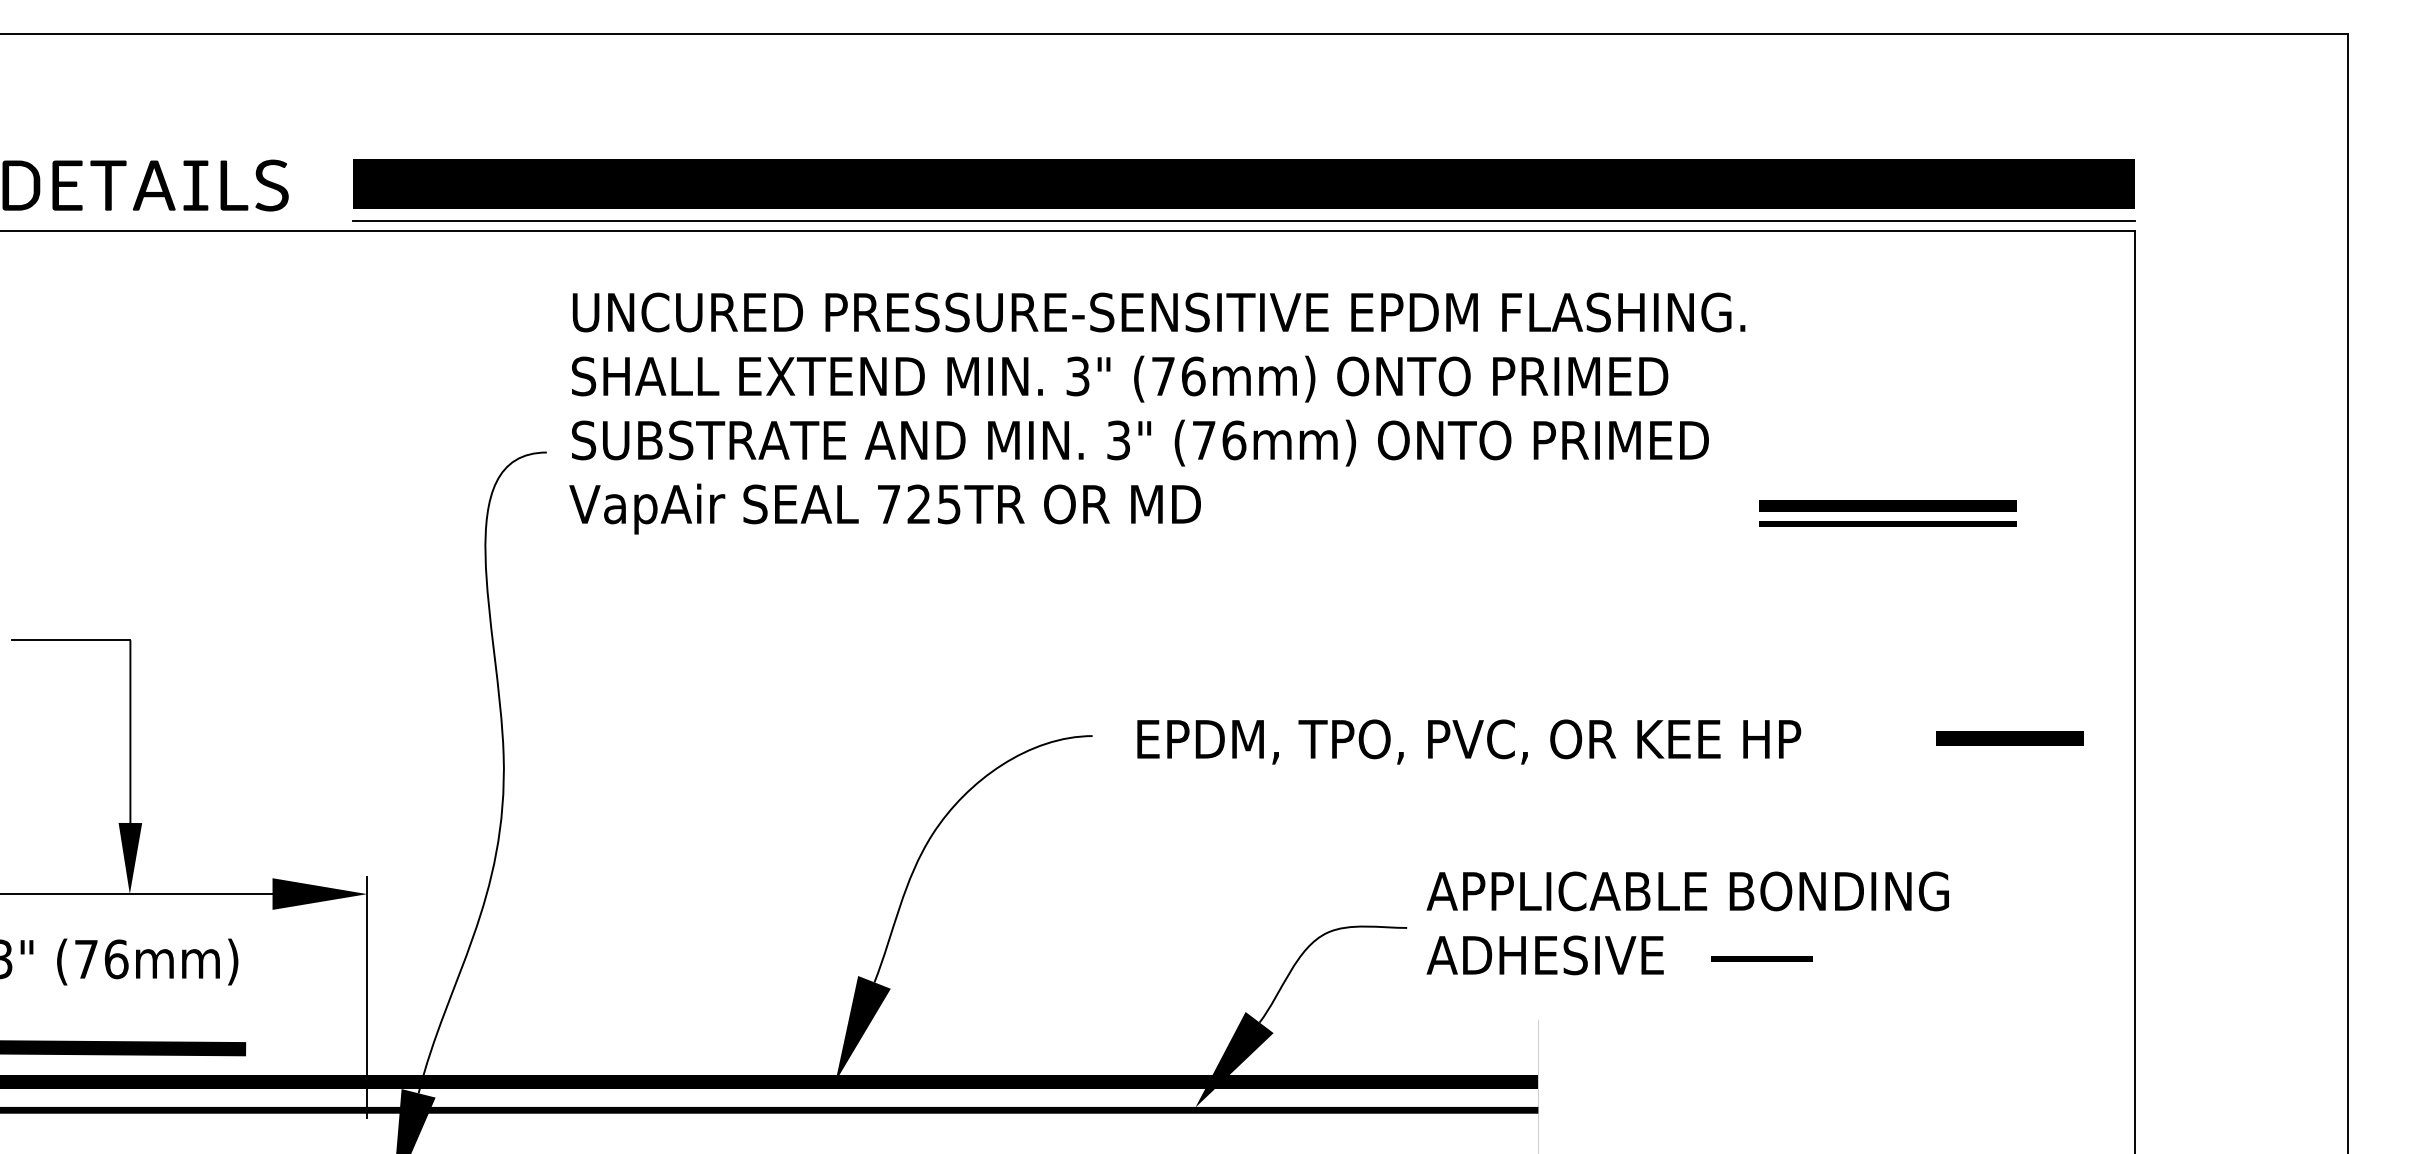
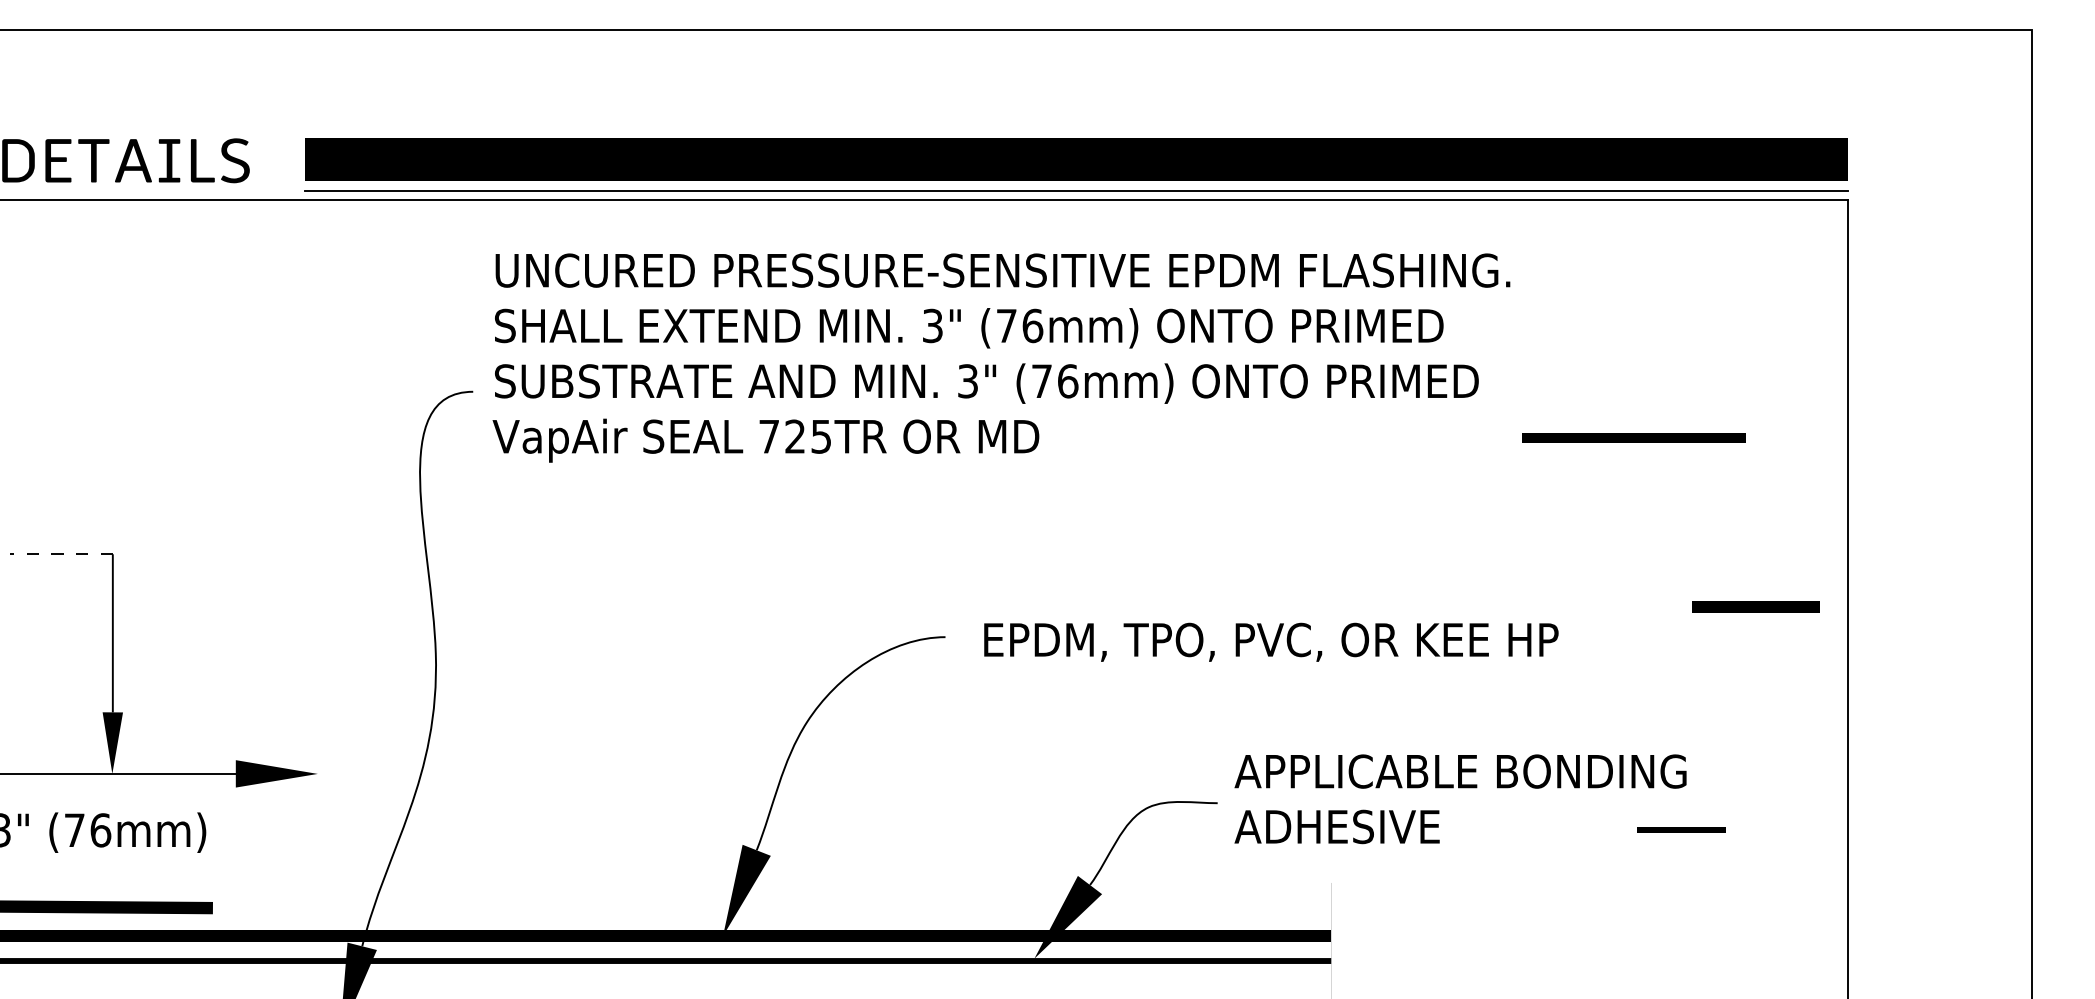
line: (1887, 523) -> (1633, 453), removed
line: (71, 640) -> (61, 554), solid -> dashed
line: (2009, 737) -> (1755, 606), moved
line: (1761, 958) -> (1681, 829), moved
line: (366, 997) -> (317, 863), removed

